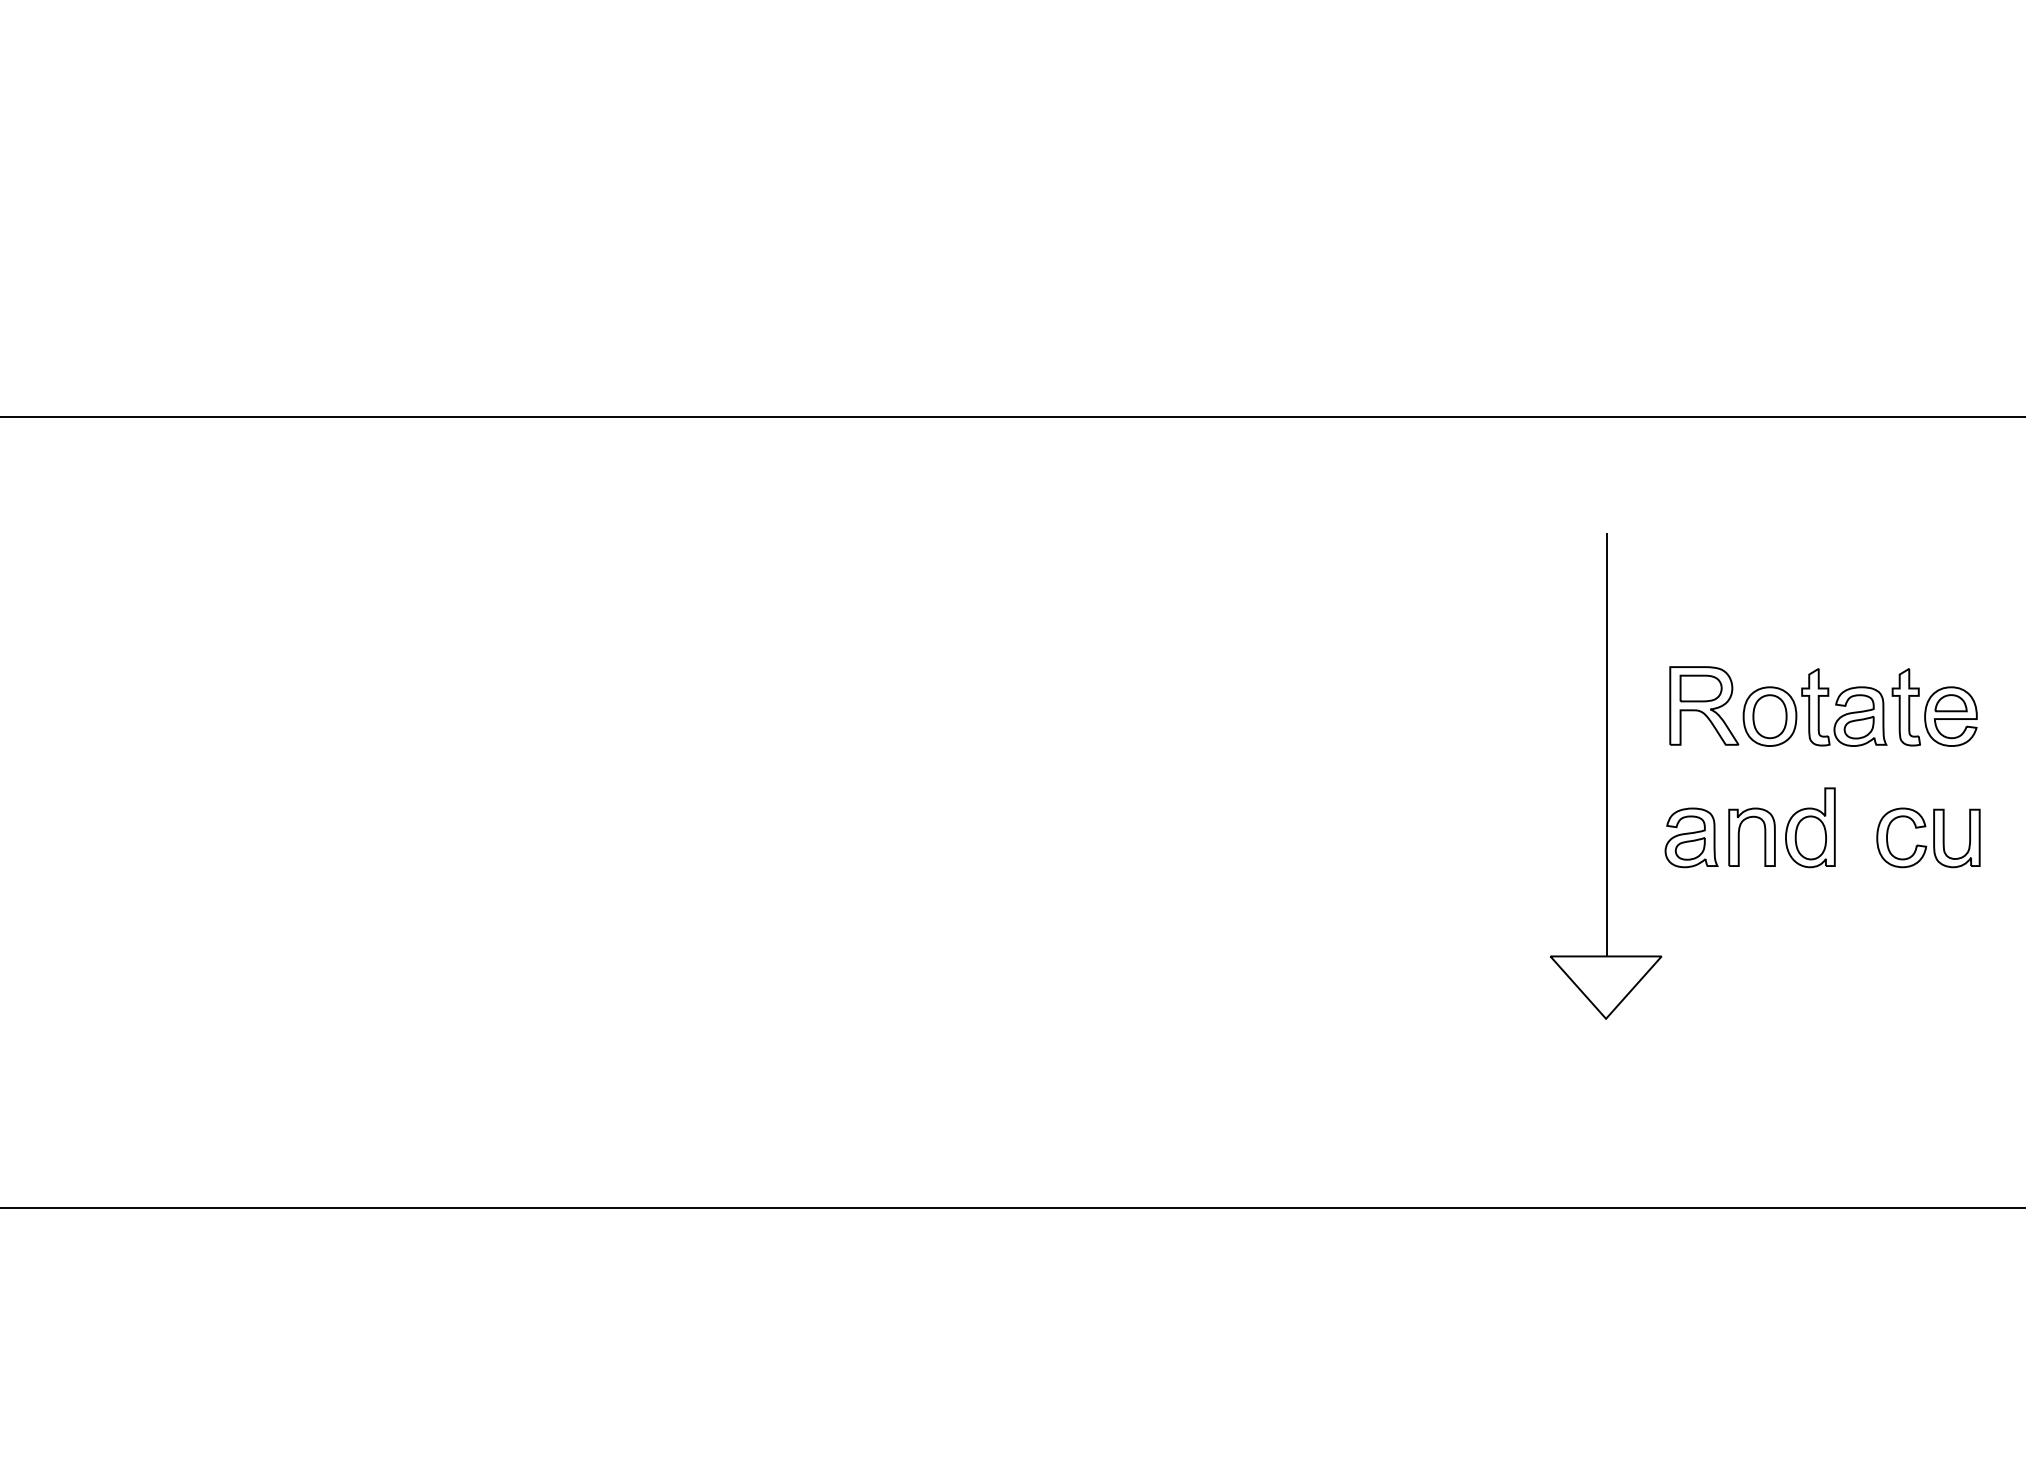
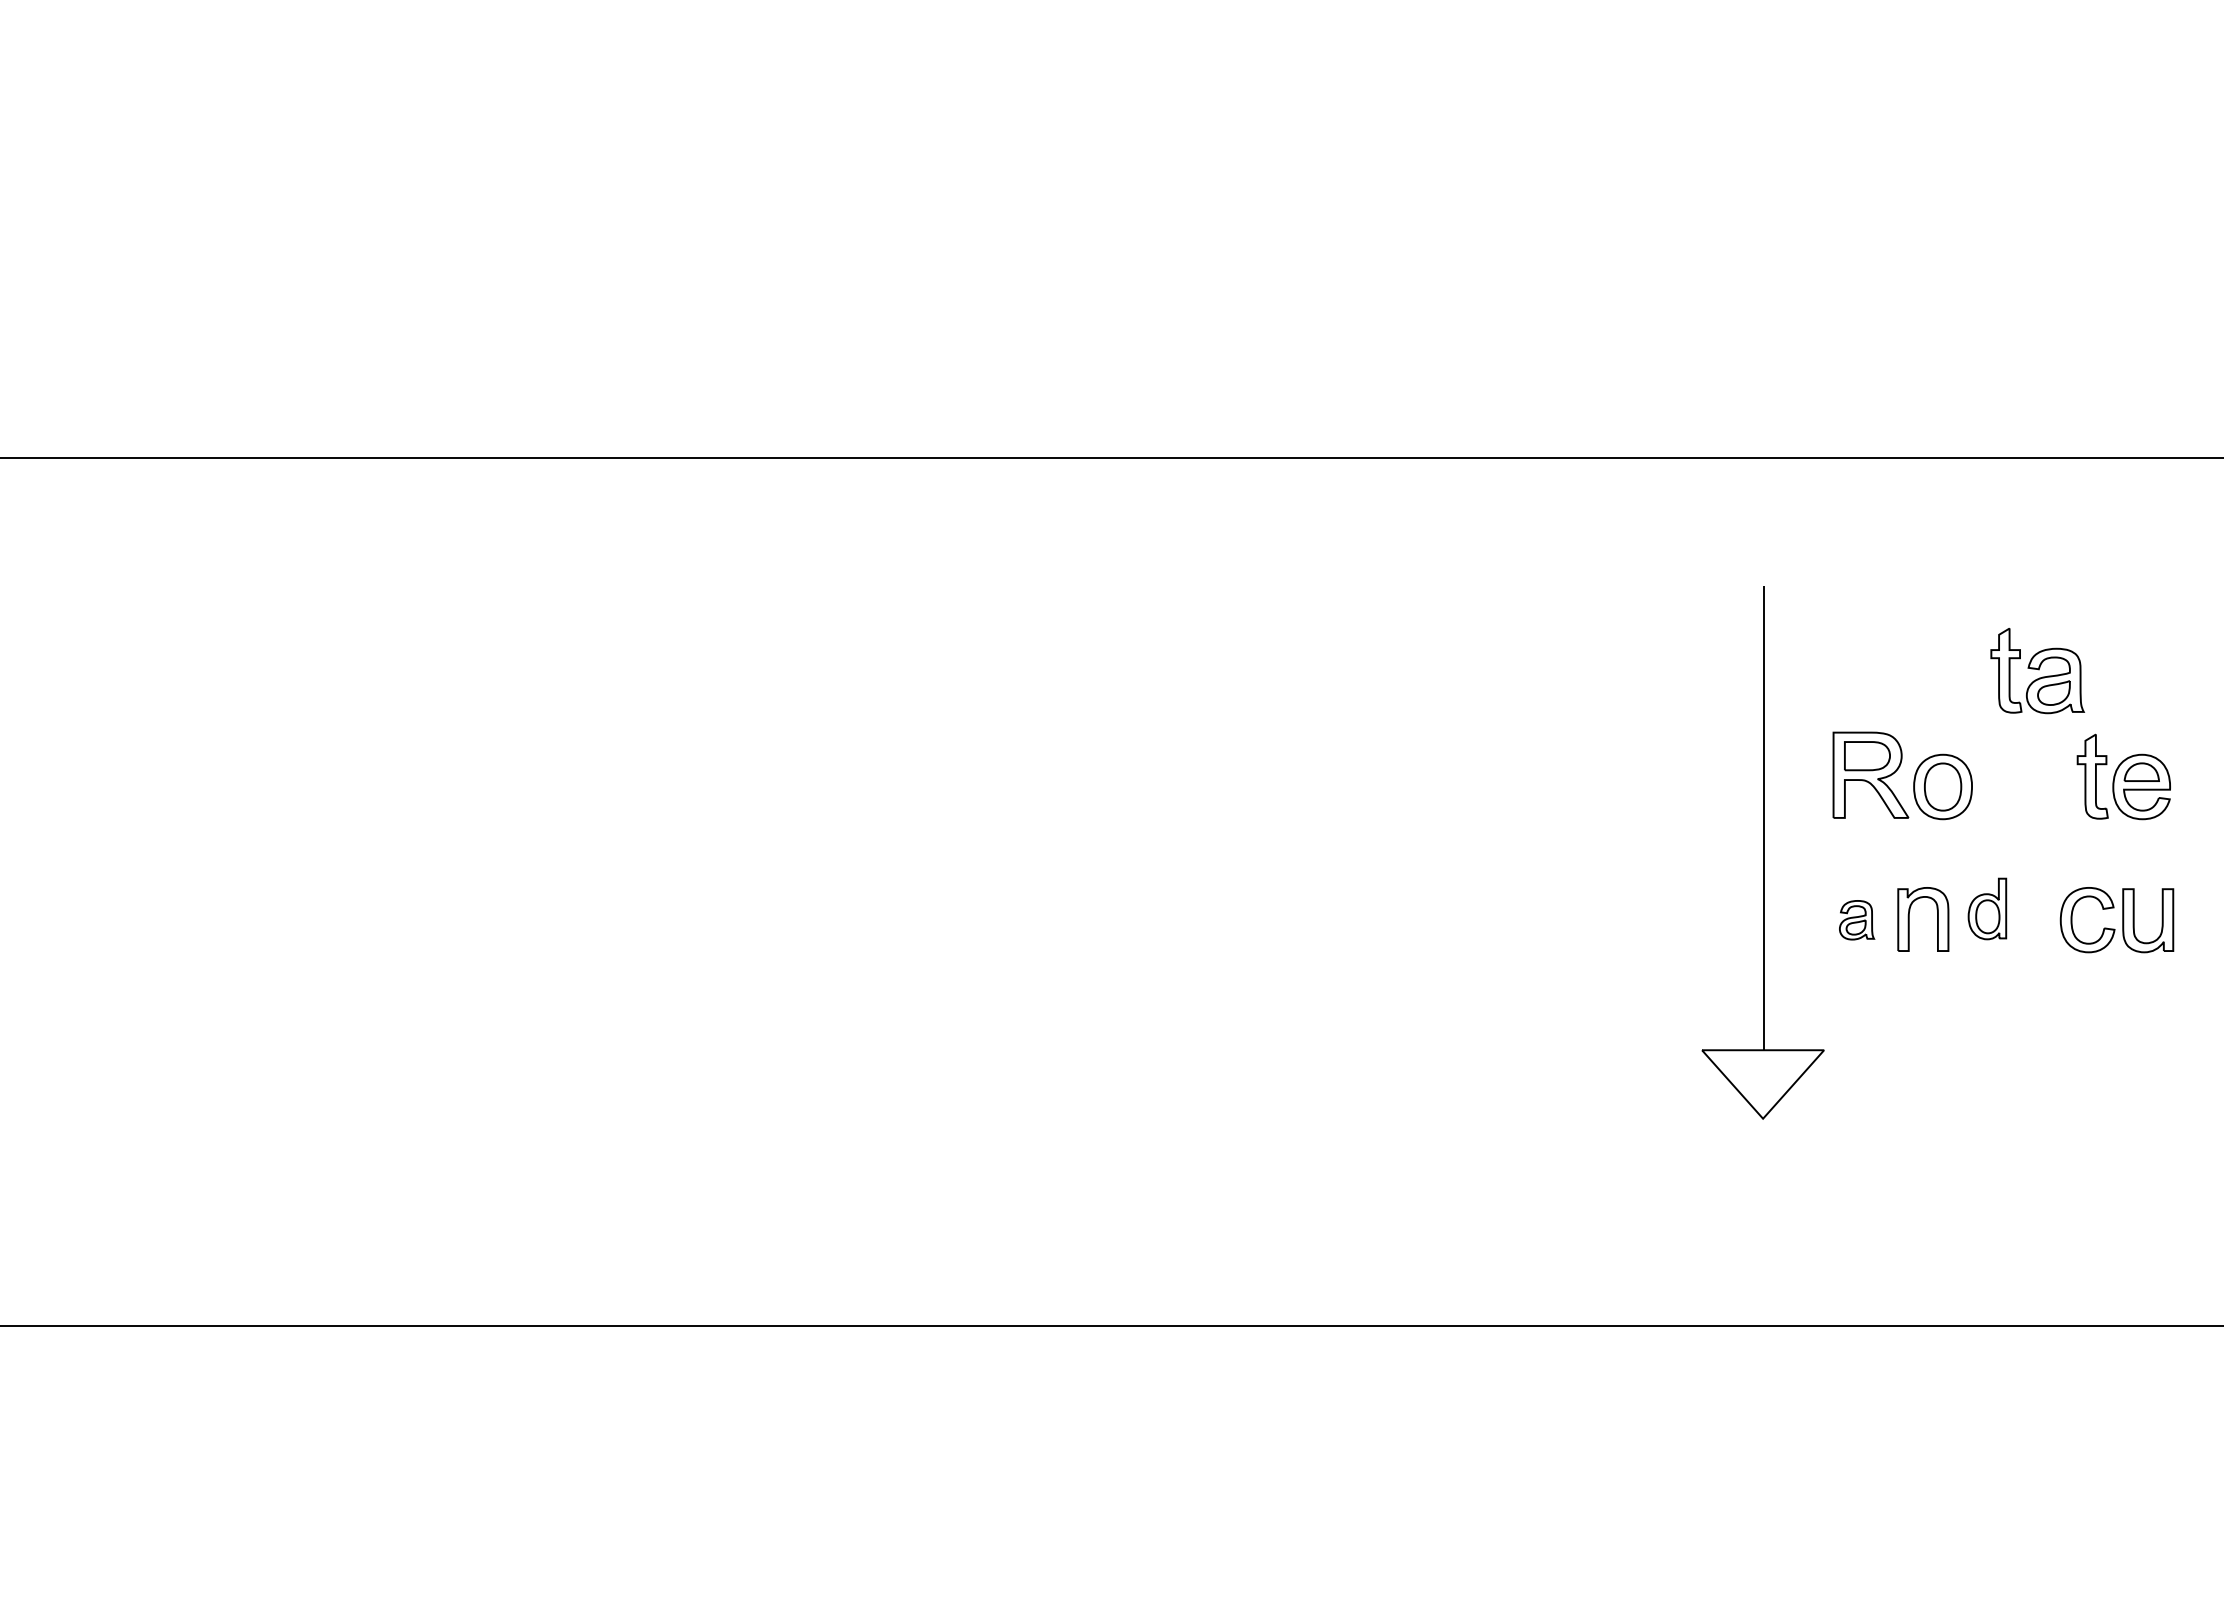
part: (1844, 707) -> (2037, 671), moved
part: (1810, 827) -> (1987, 908), size x0.7
part: (1691, 838) -> (1856, 920), size x0.6

